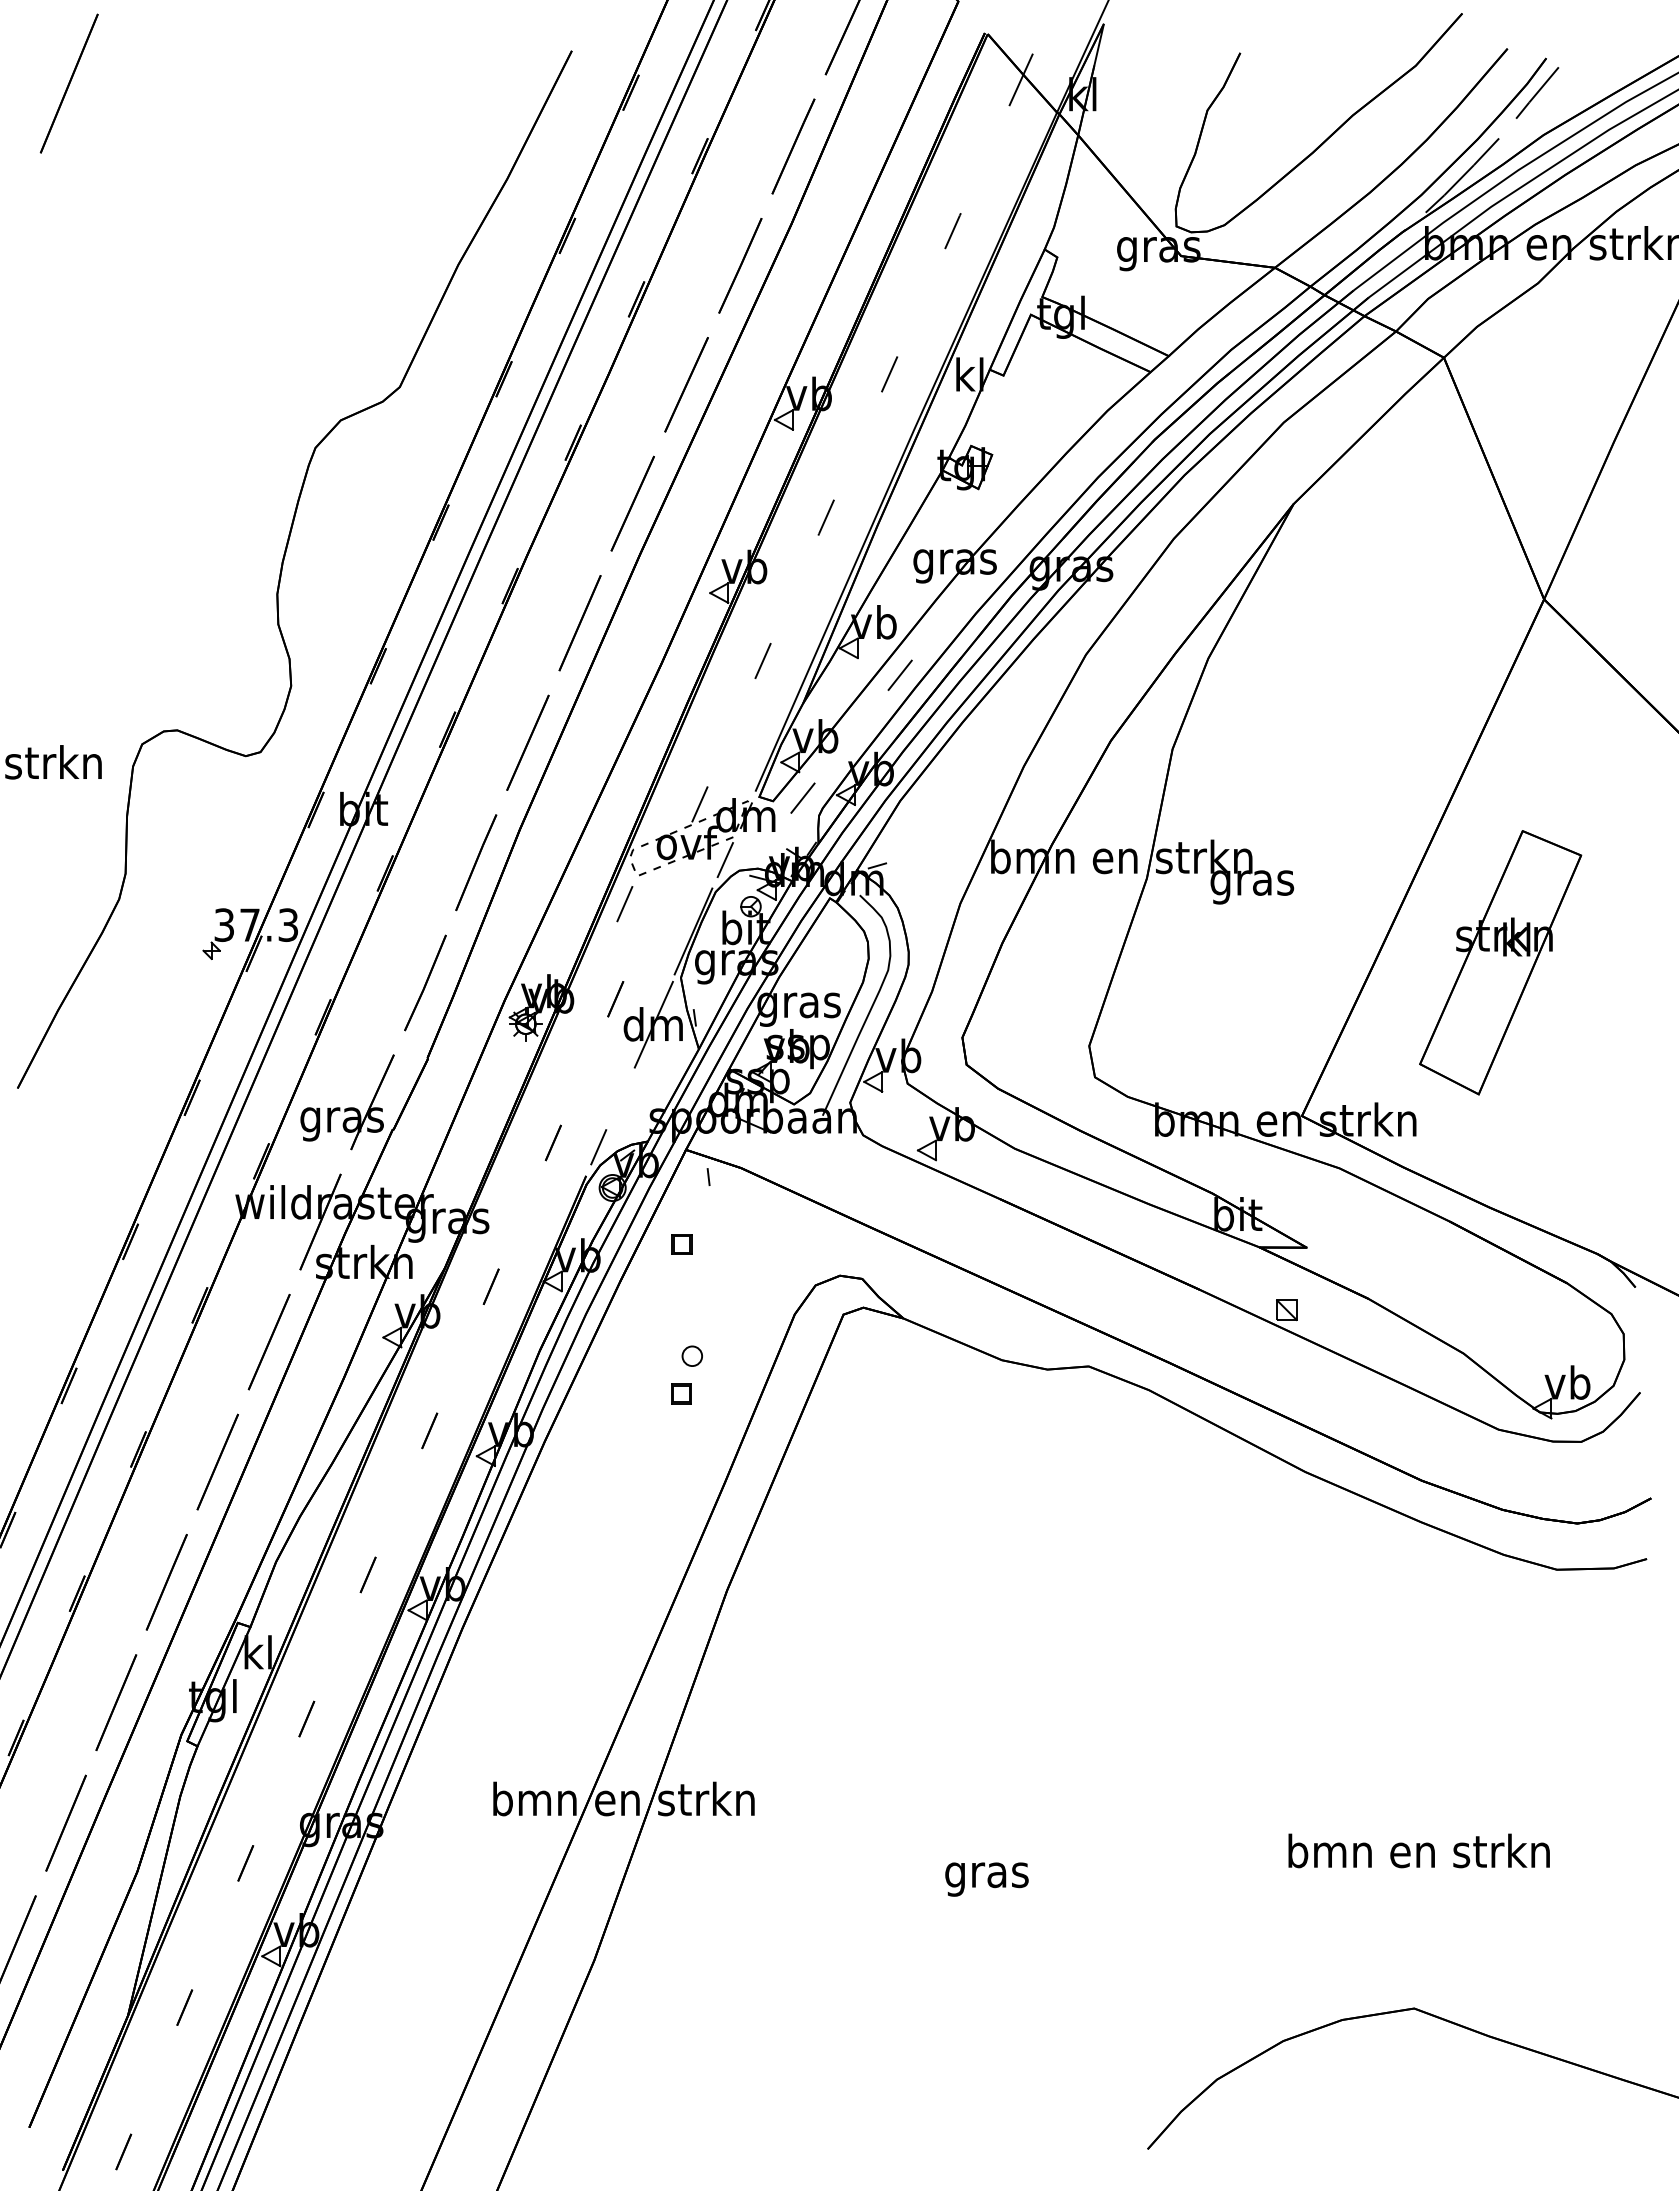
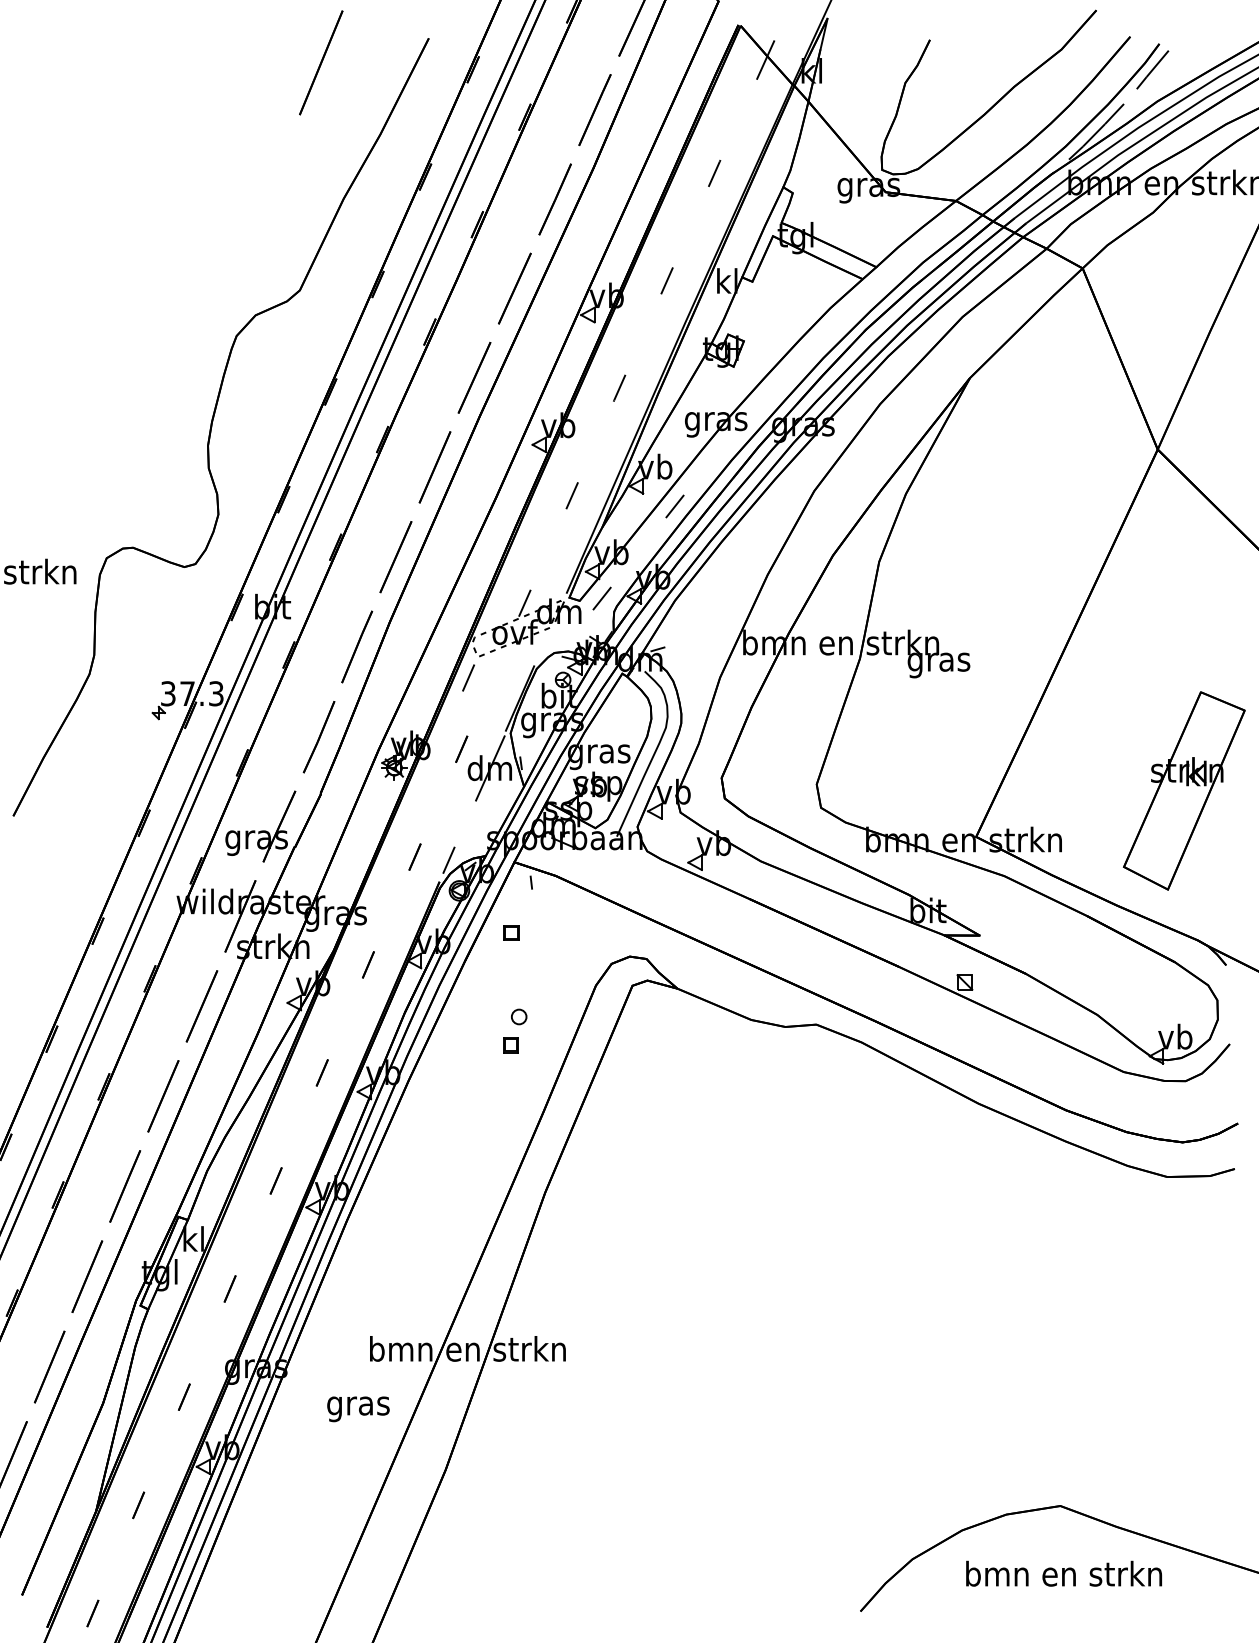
line: (68, 83) -> (320, 62), moved
line: (725, 858) -> (544, 643), removed
part: (1500, 962) -> (1184, 790), moved
text: (1418, 1850) -> (1063, 1573), moved
text: (986, 1879) -> (358, 1409), moved

